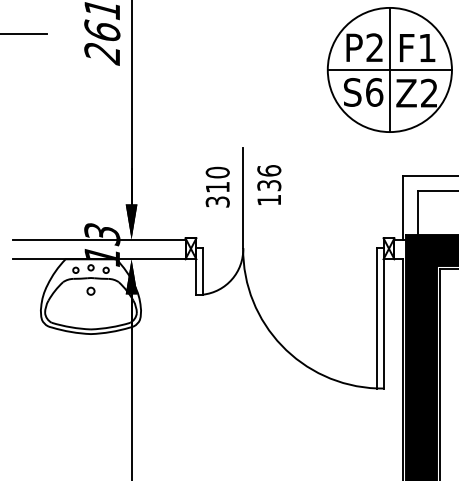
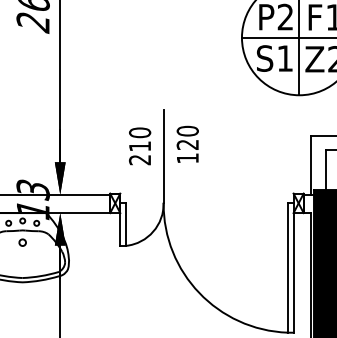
text: (374, 92) -> (285, 58), S6 -> S1
text: (269, 178) -> (187, 138), 136 -> 120
text: (217, 201) -> (139, 159), 310 -> 210

